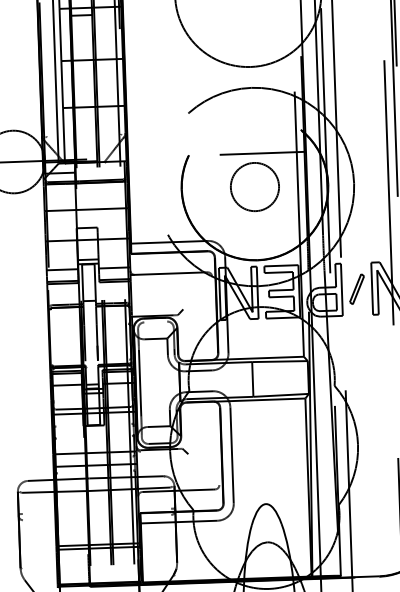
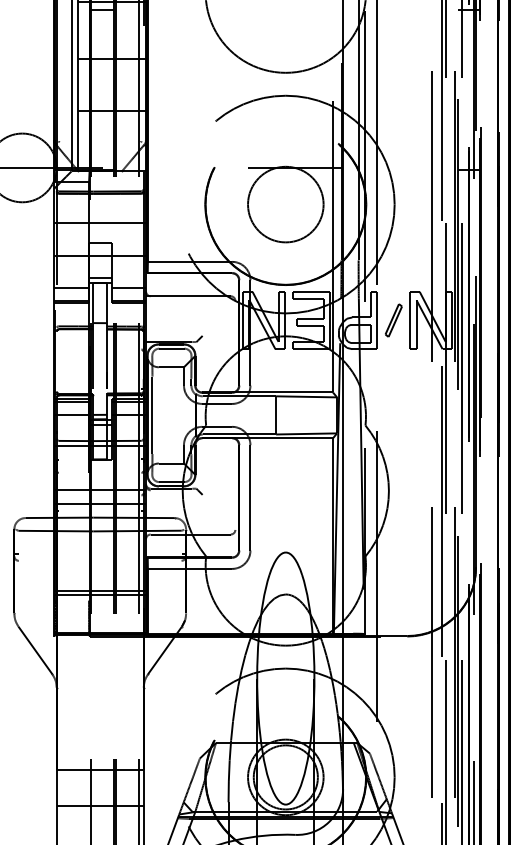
circle: (254, 186) -> (285, 204), size x1.43
line: (155, 321) -> (171, 348), added

